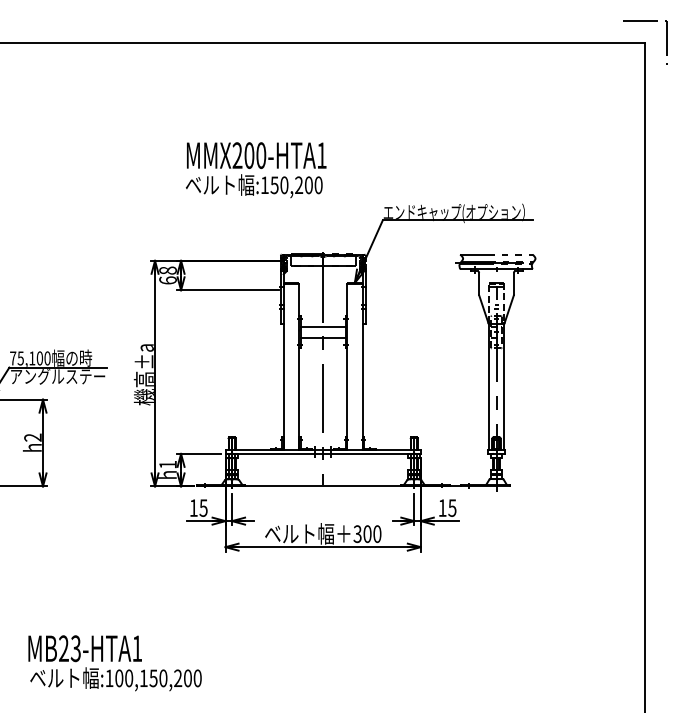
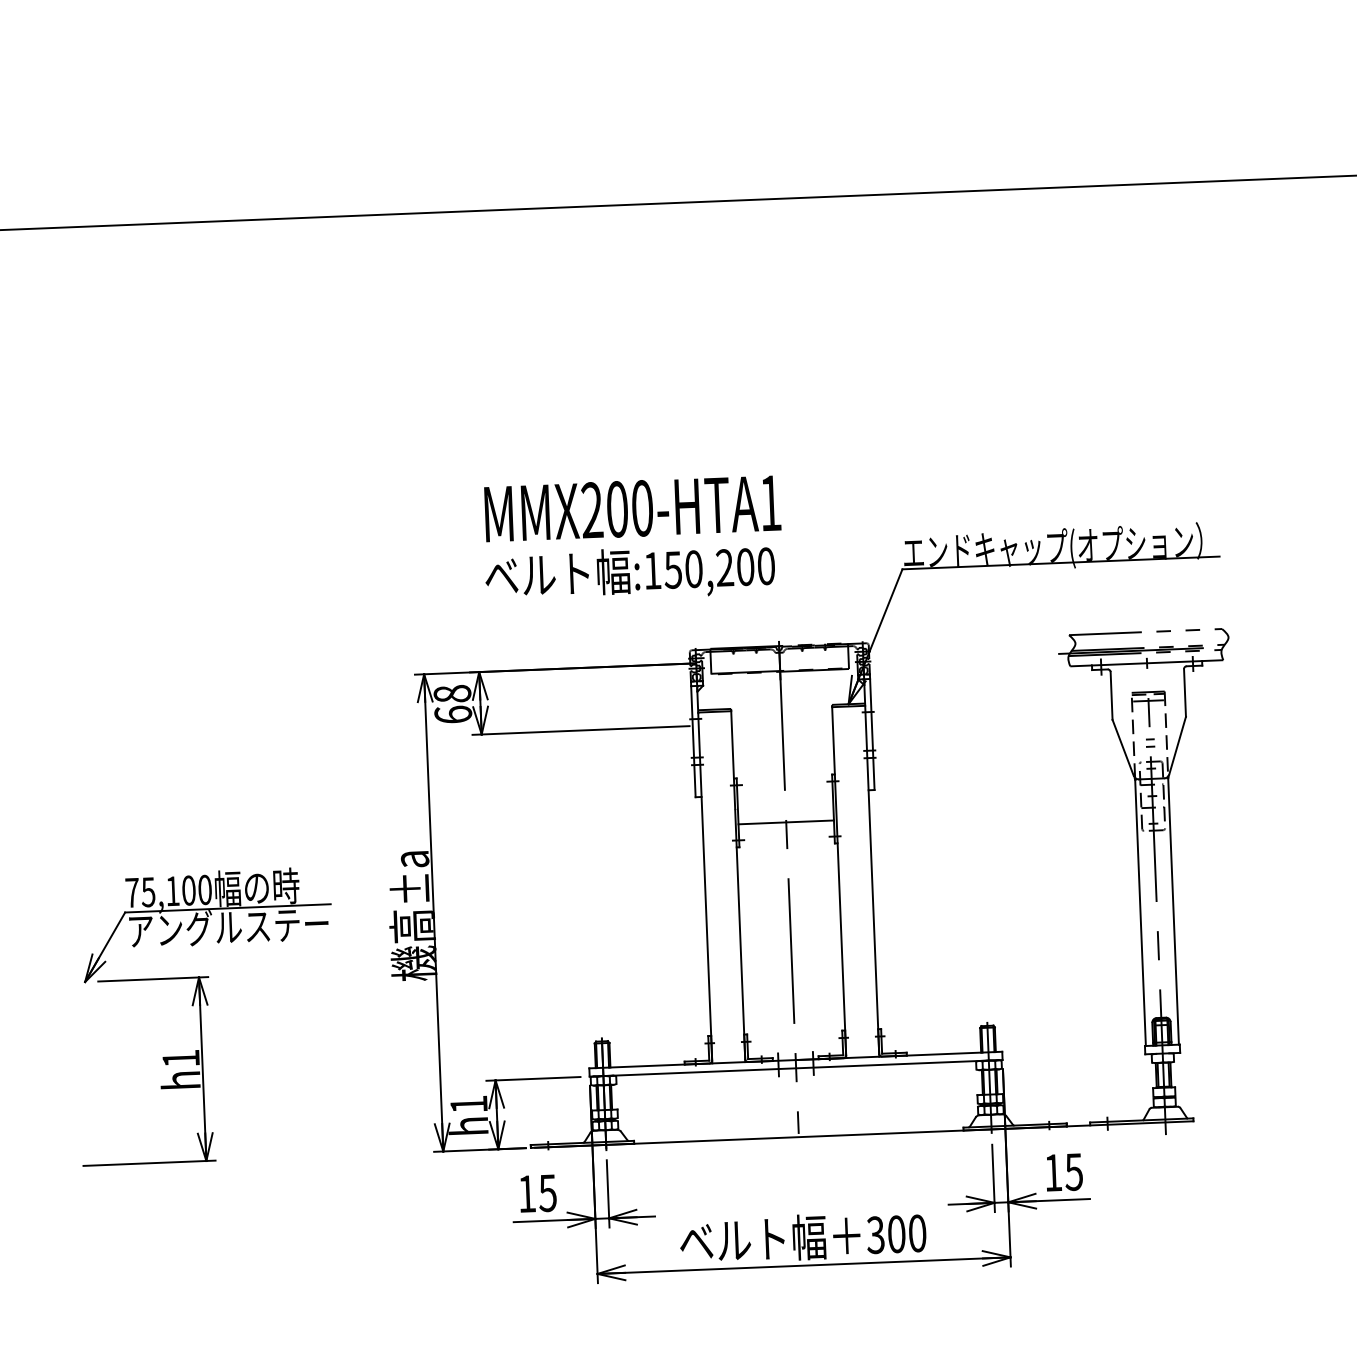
text: (256, 170) -> (633, 540), moved
line: (322, 326) -> (783, 799), removed
text: (32, 437) -> (179, 1058), h2 -> h1

